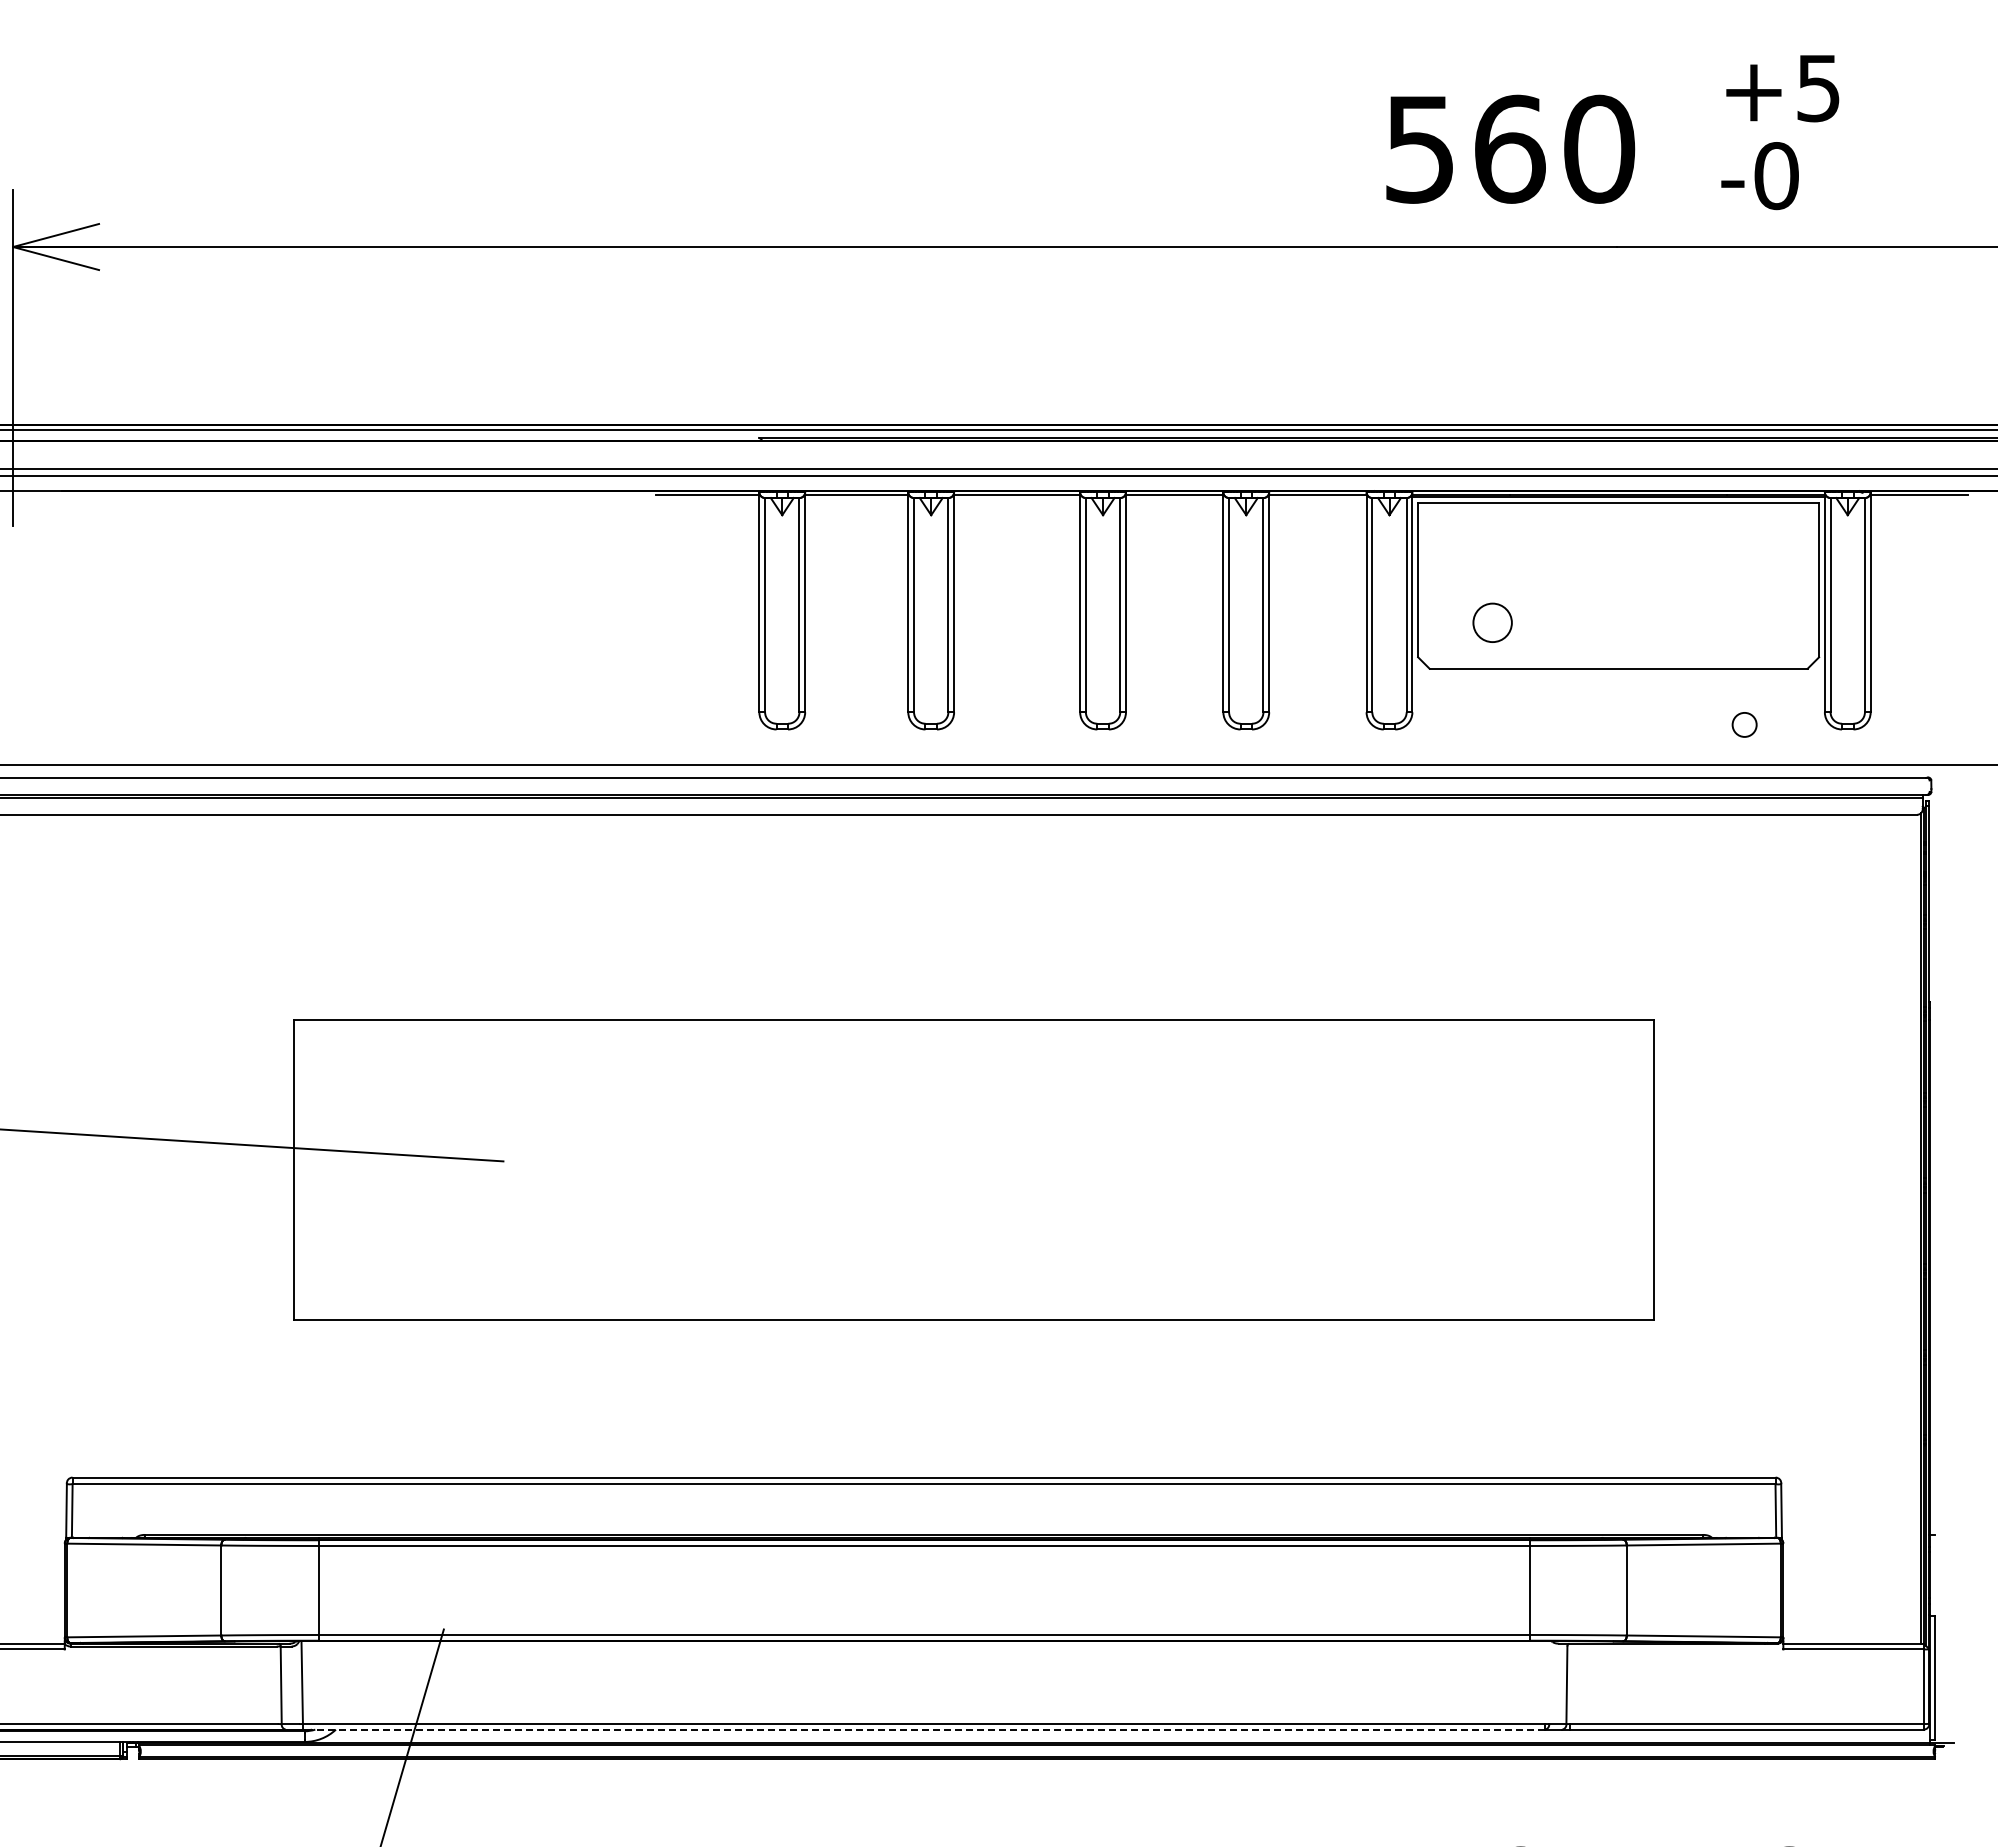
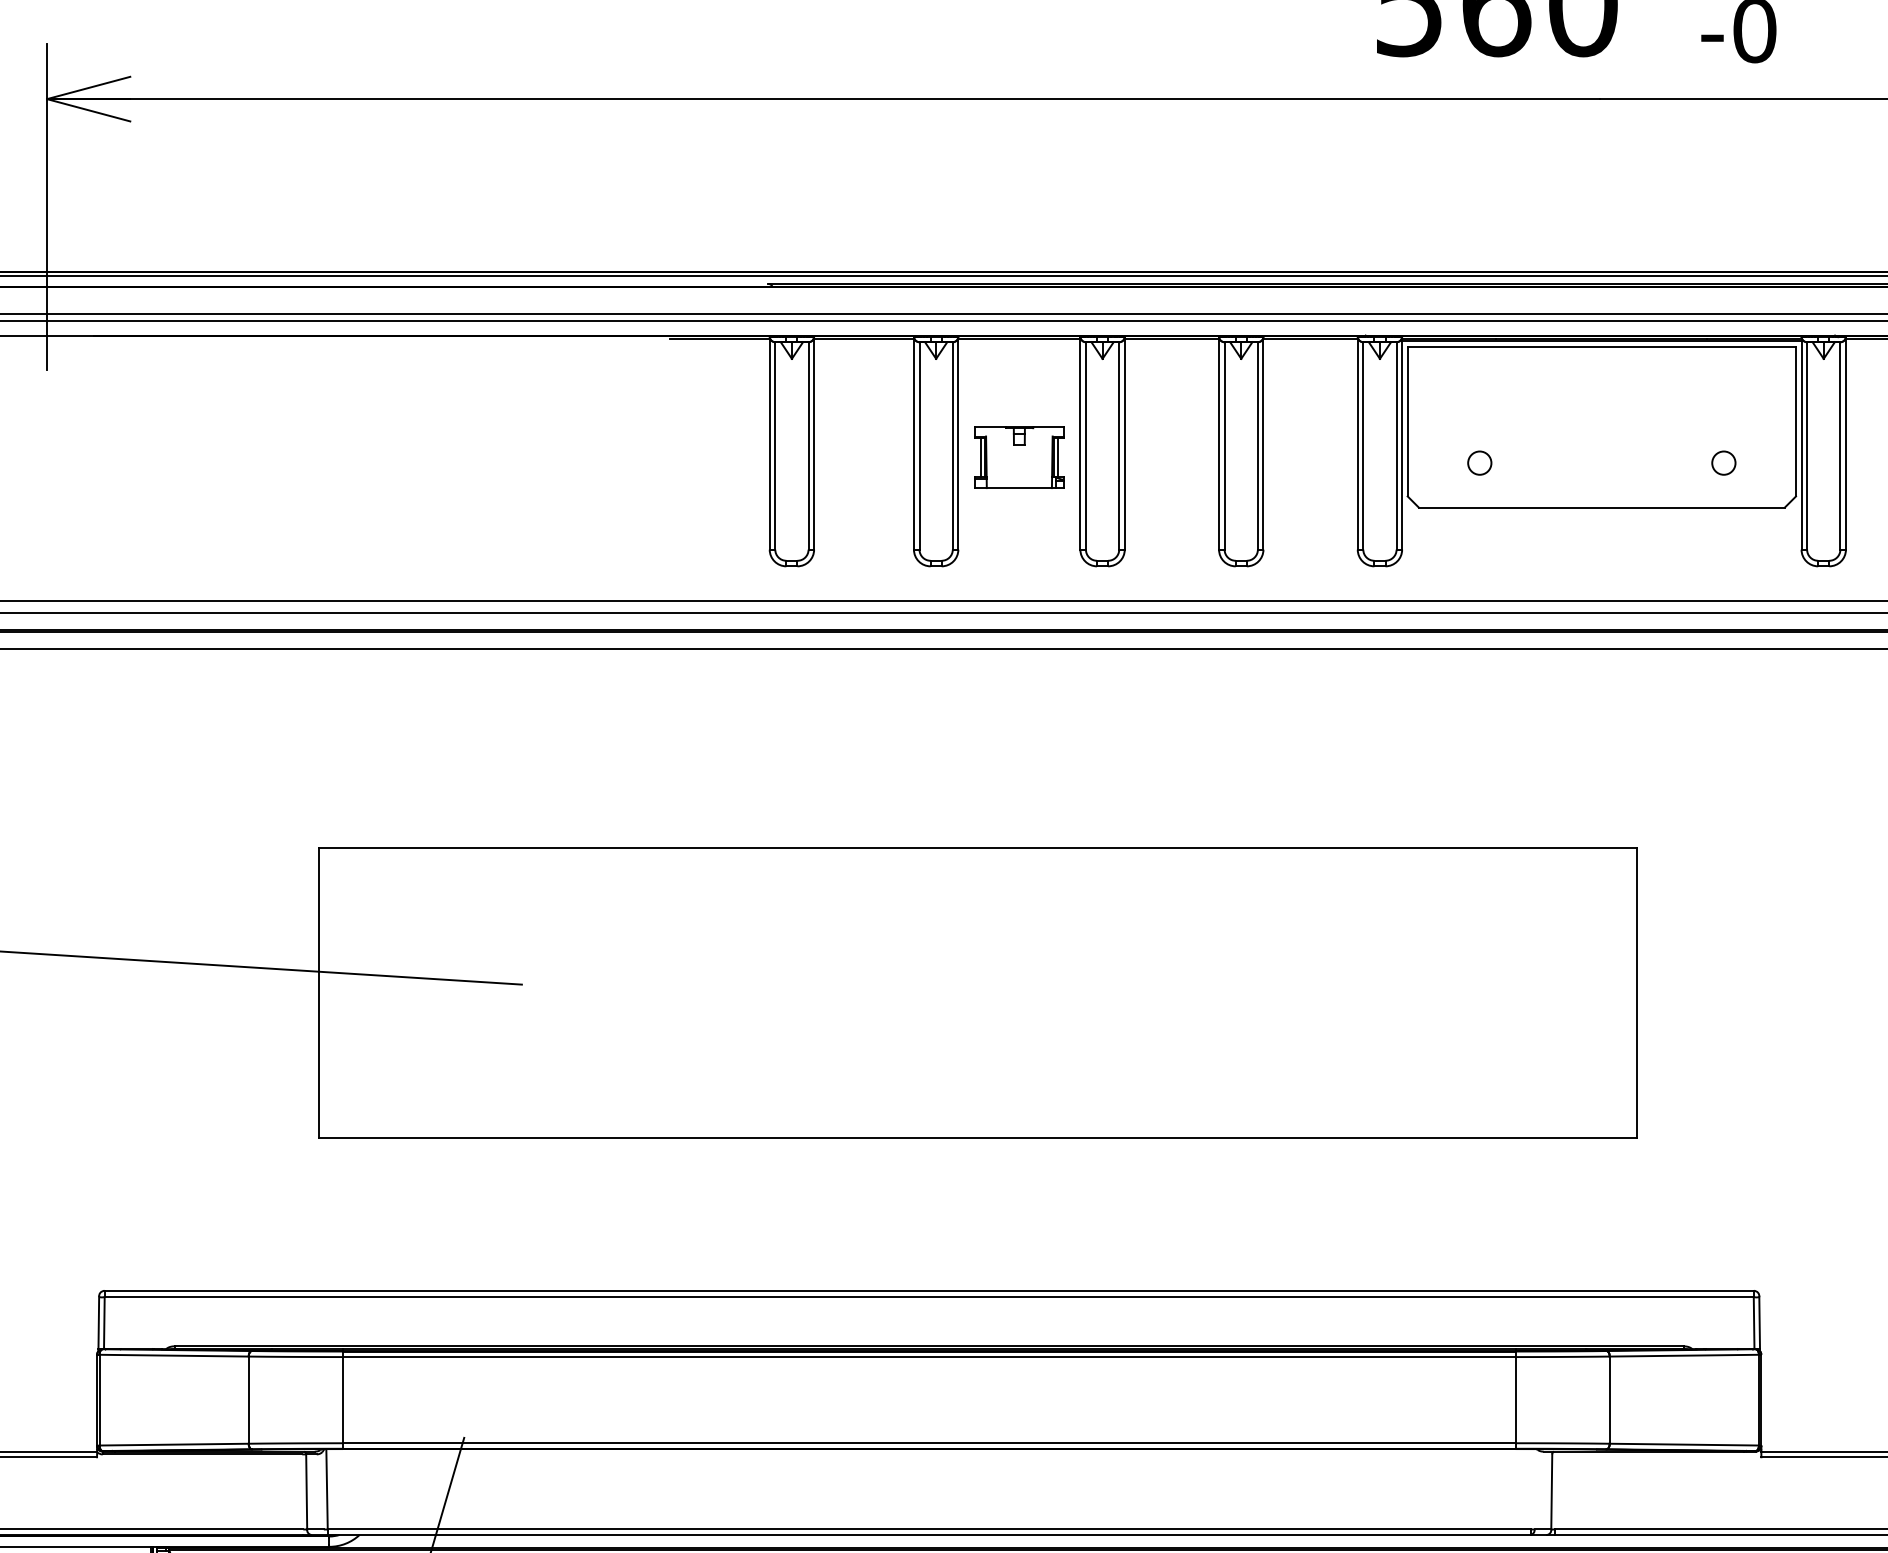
part: (1016, 616) -> (1018, 456), added
circle: (1492, 622) -> (1479, 462), size x0.62
circle: (1744, 724) -> (1723, 462), moved
line: (923, 1729) -> (928, 1534), dashed -> solid

